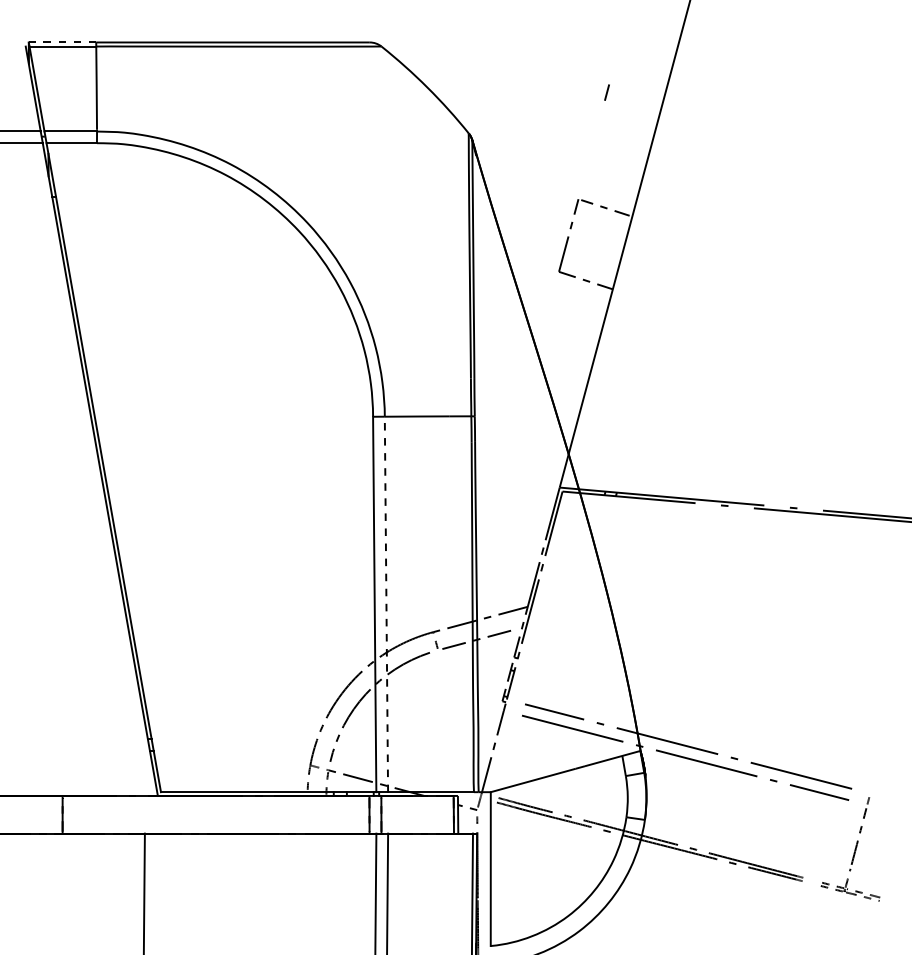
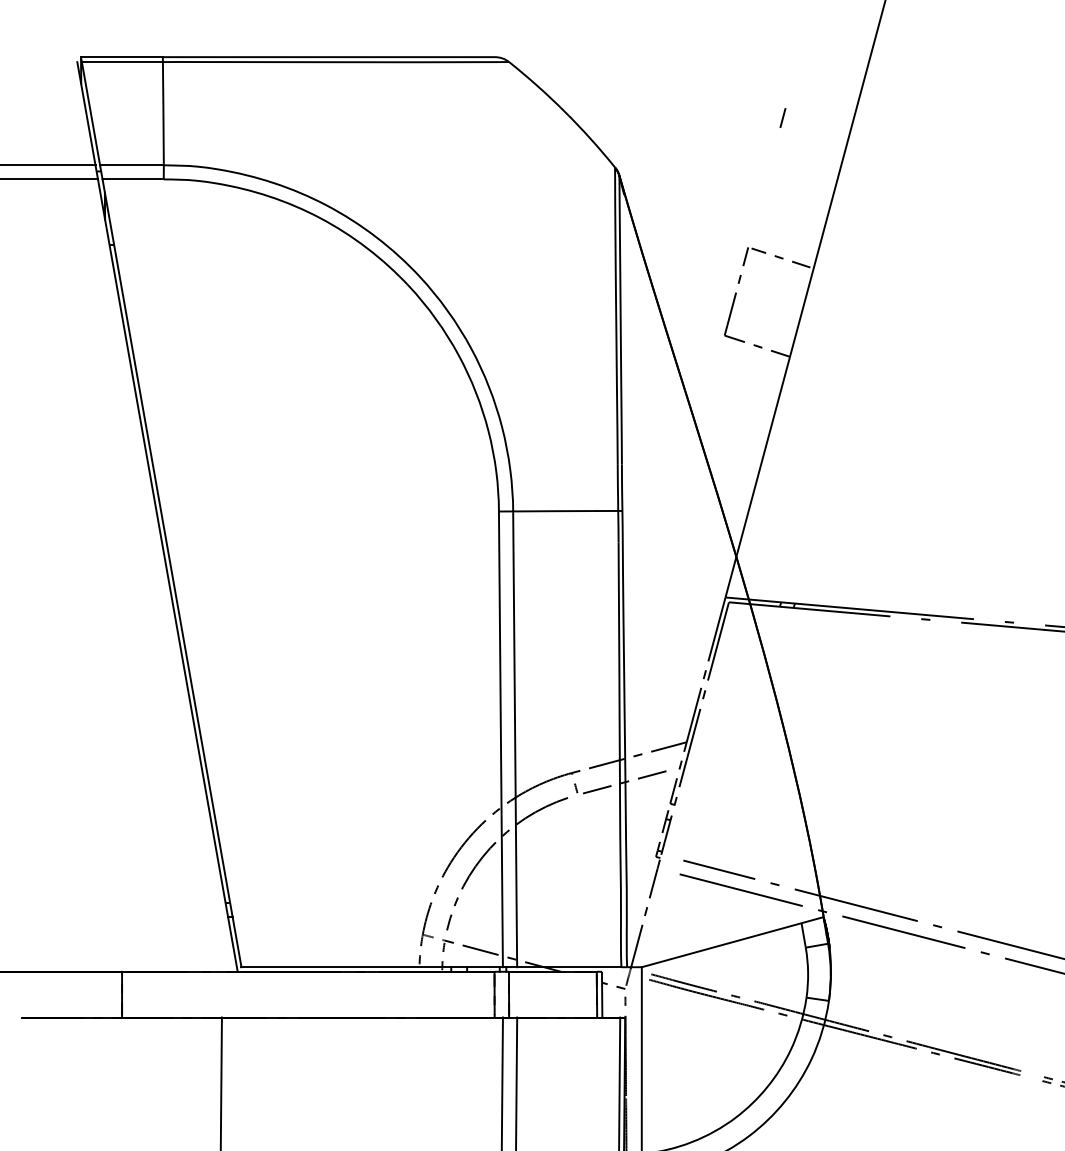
line: (62, 42) -> (121, 57), dashed -> solid
line: (386, 604) -> (515, 739), dashed -> solid

